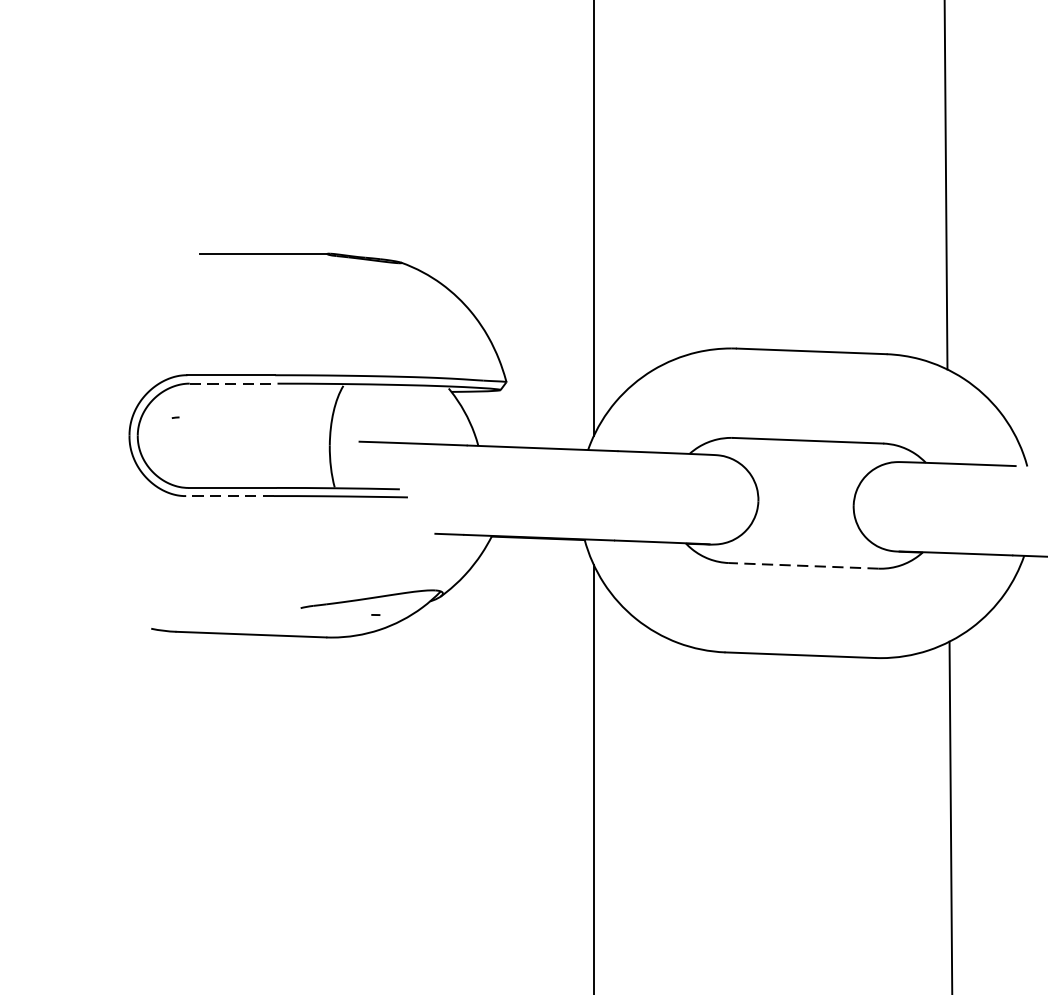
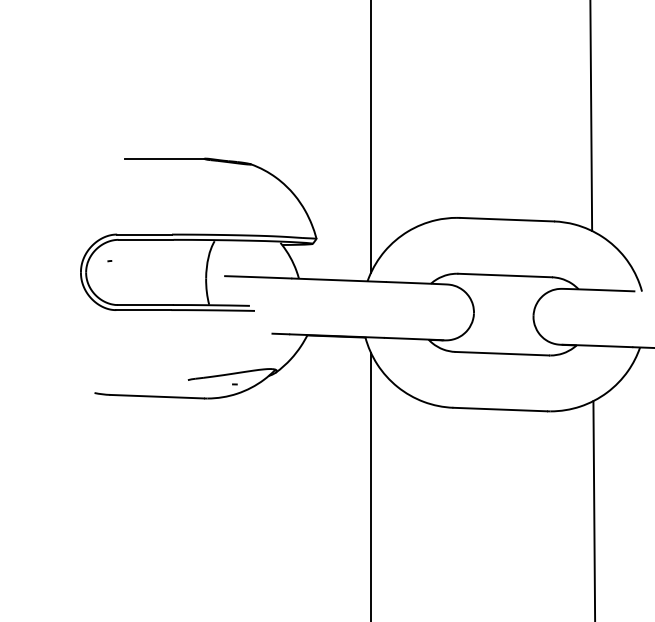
line: (234, 383) -> (146, 239), dashed -> solid
line: (229, 496) -> (143, 310), dashed -> solid
line: (804, 565) -> (502, 353), dashed -> solid

